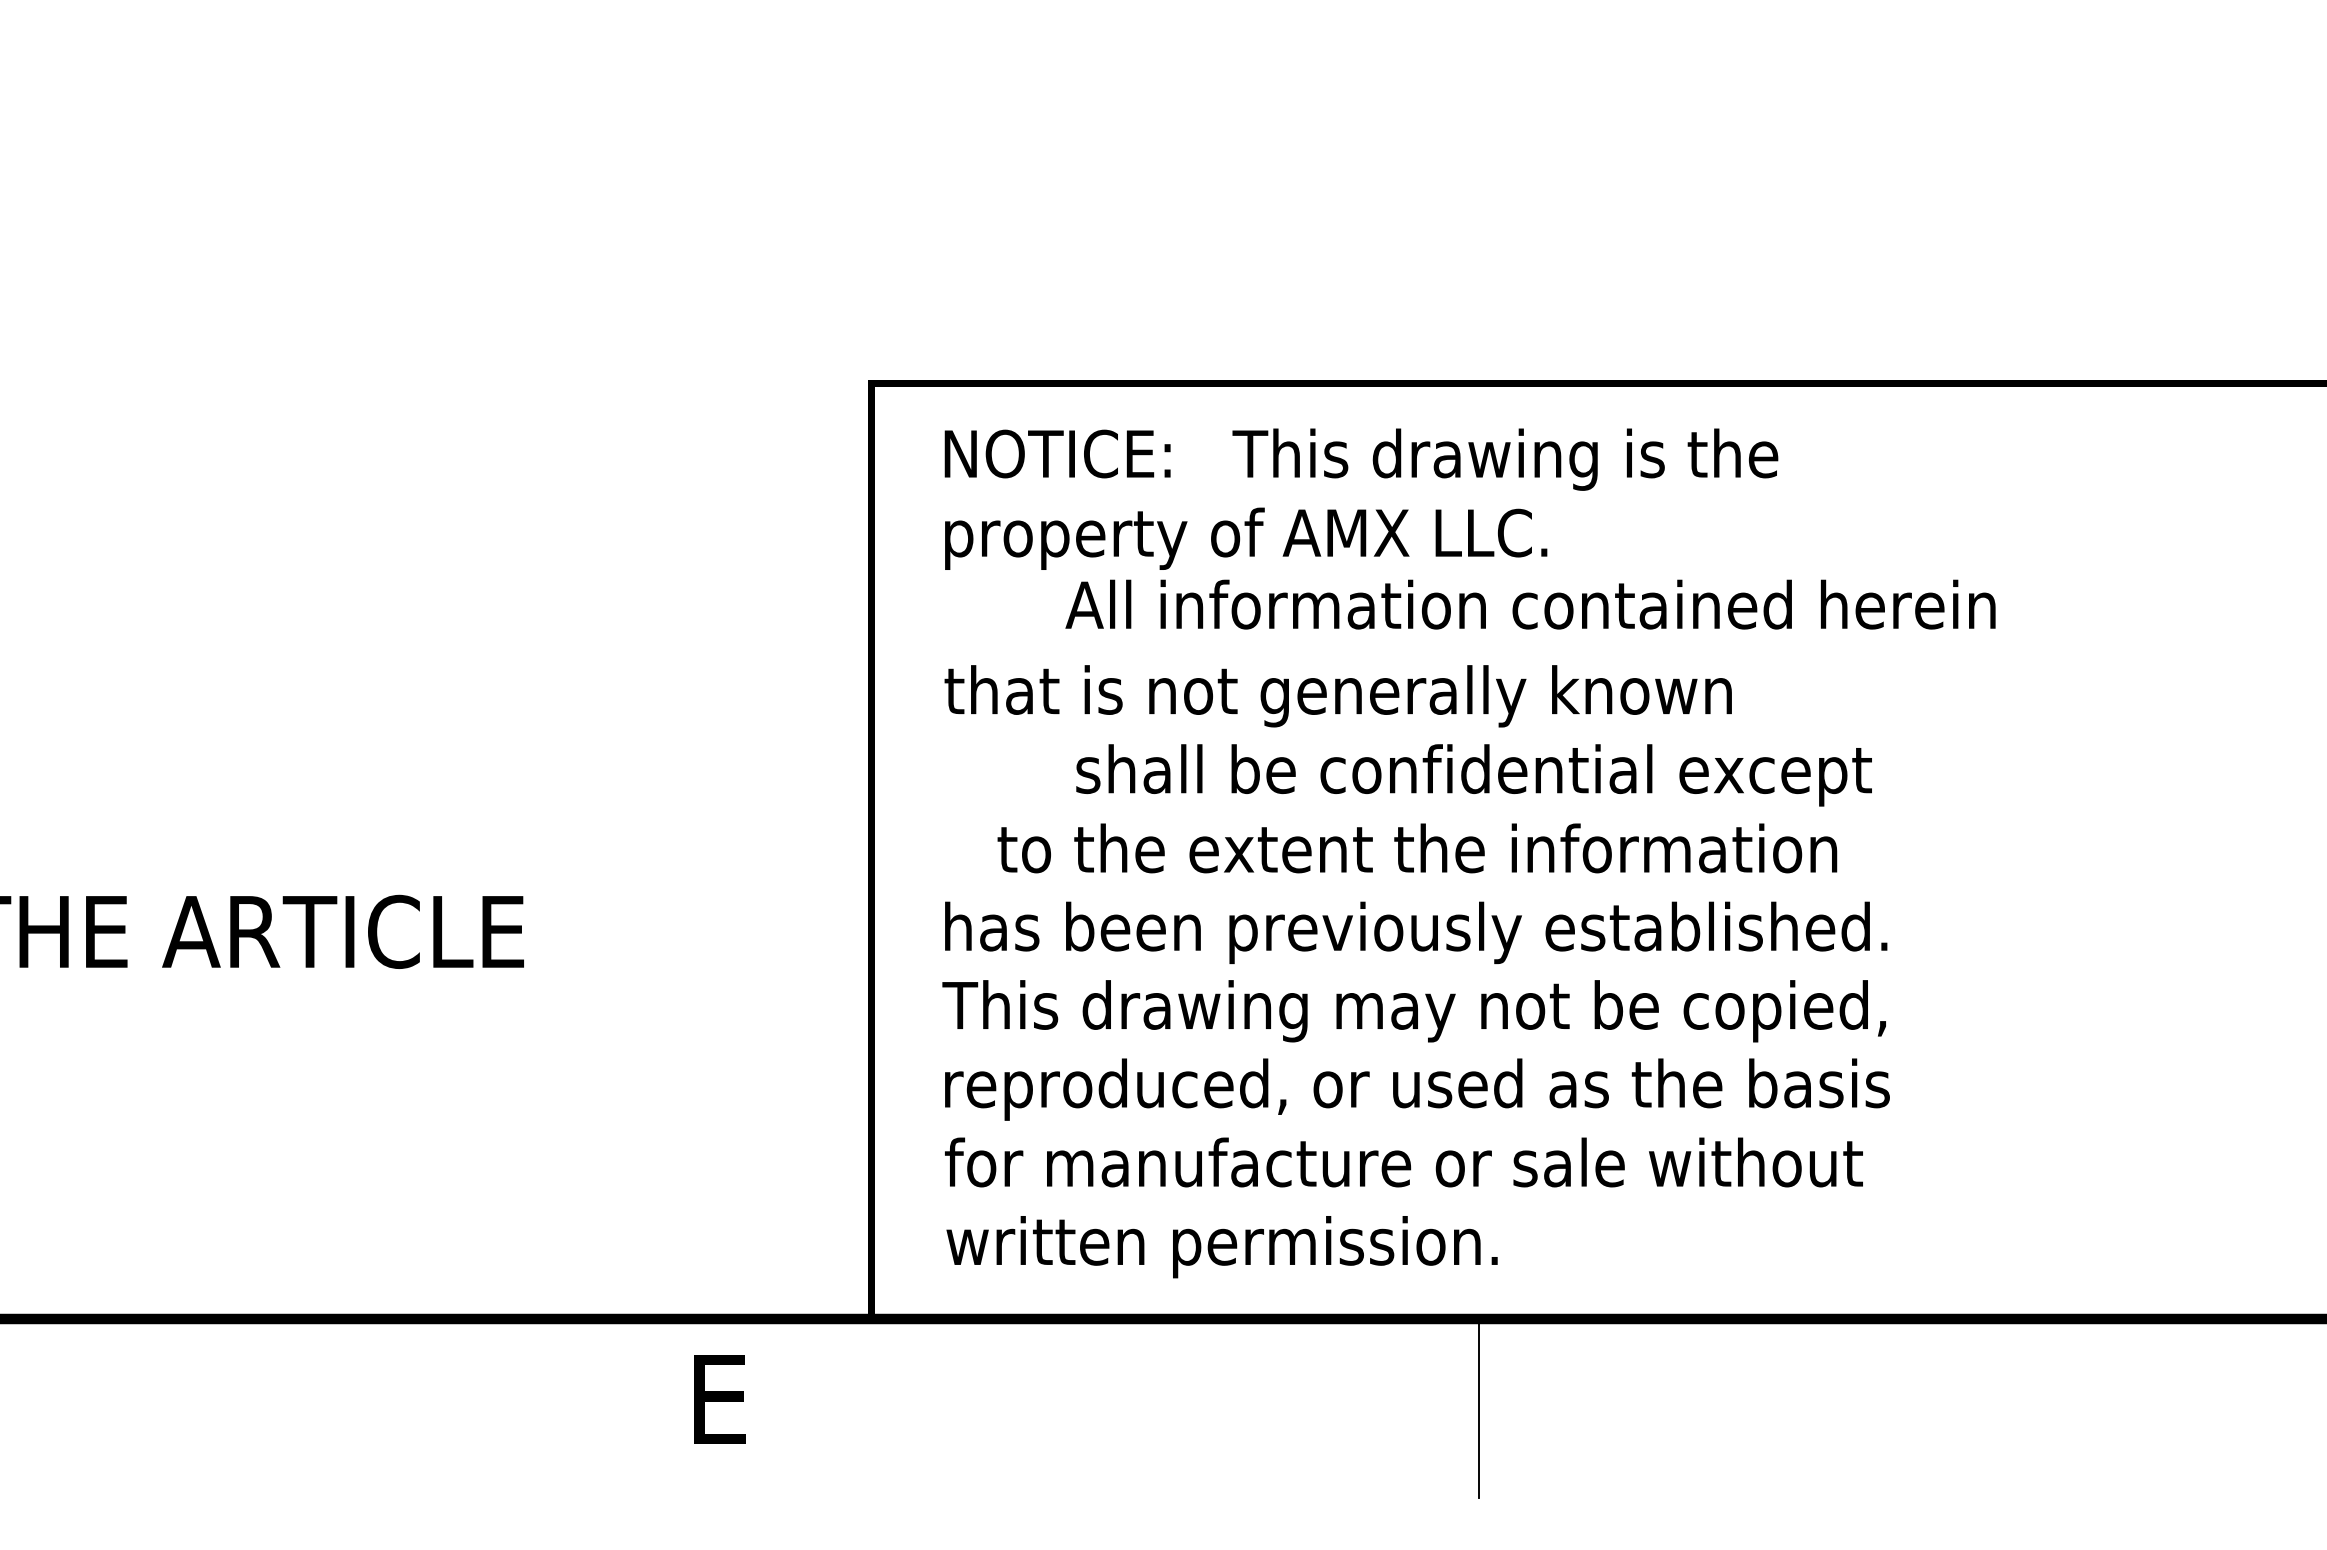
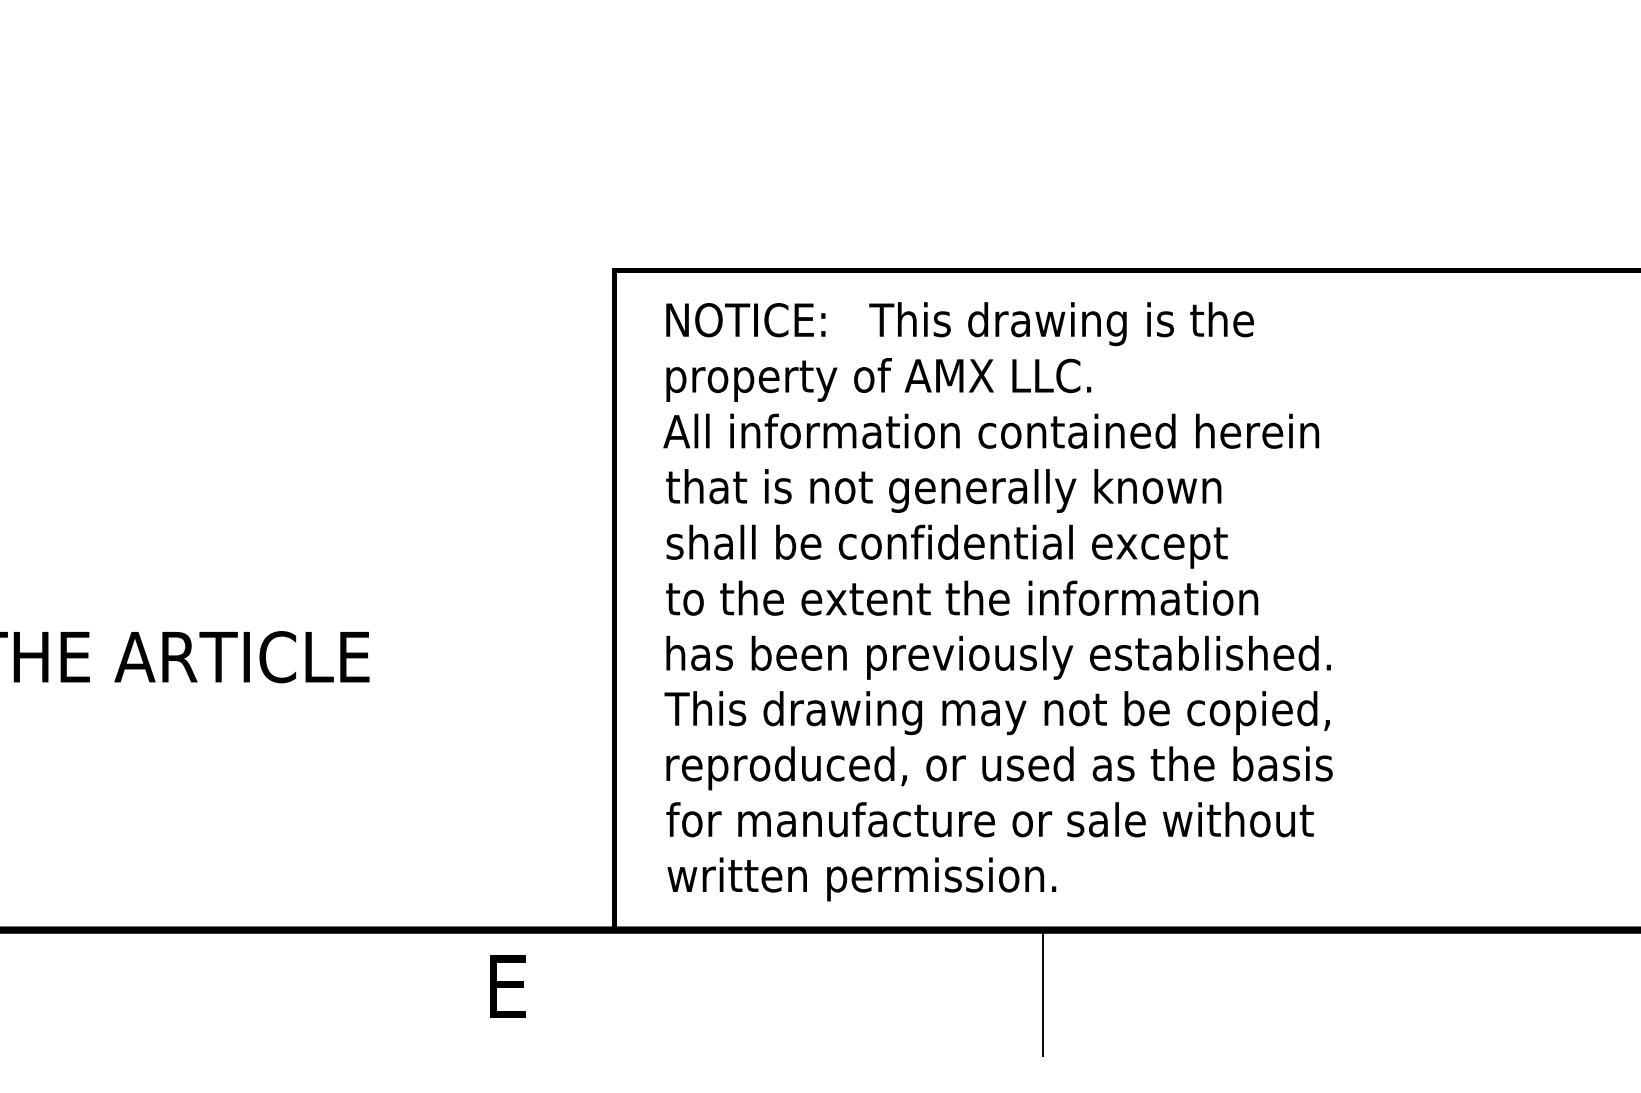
text: (1530, 604) -> (991, 431), moved
text: (1473, 775) -> (946, 546), moved
text: (1417, 848) -> (962, 598), moved

